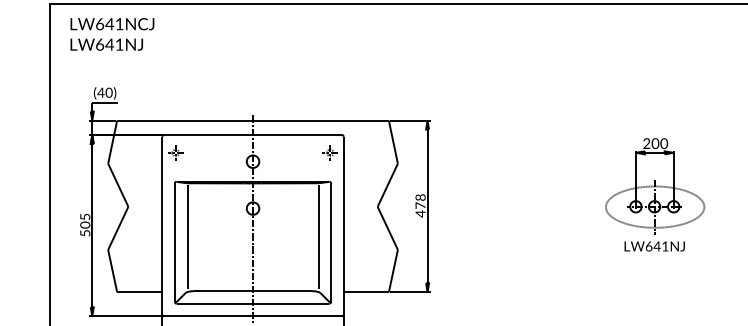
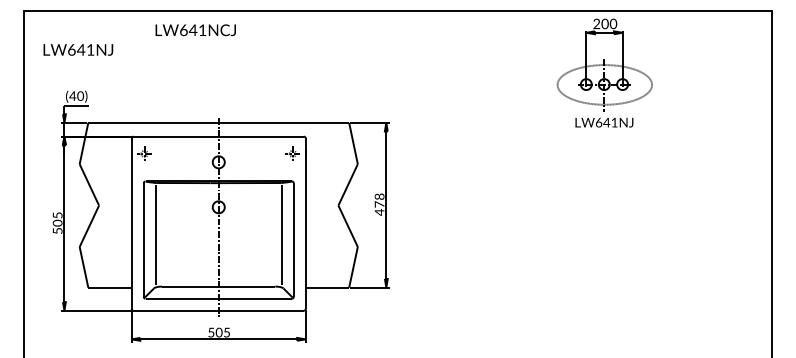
text: (112, 24) -> (195, 30), moved
part: (654, 194) -> (604, 72), moved

